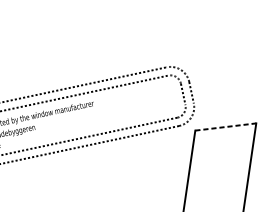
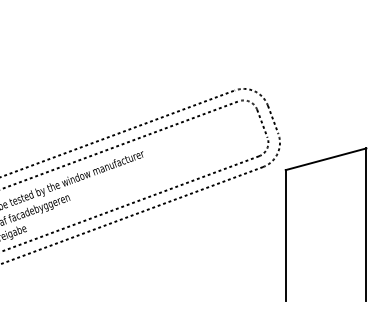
line: (226, 127) -> (326, 159), dashed -> solid

